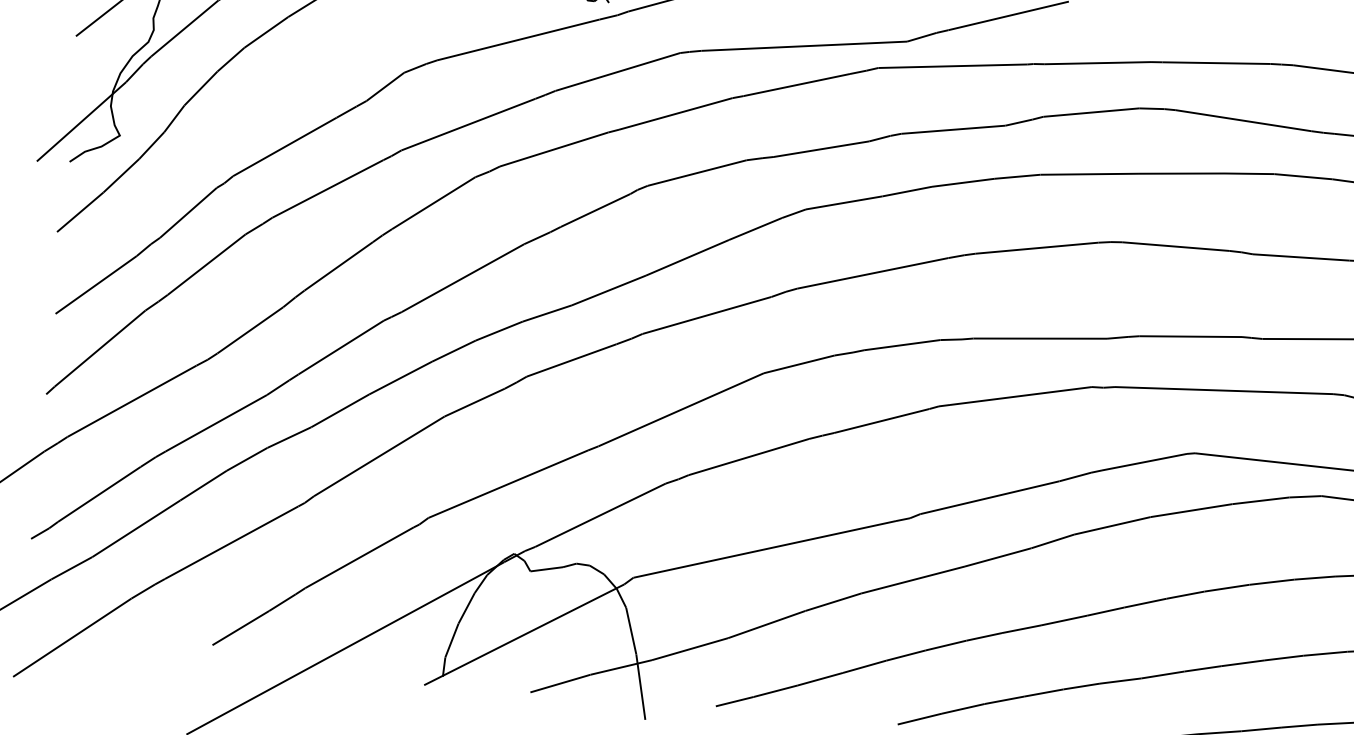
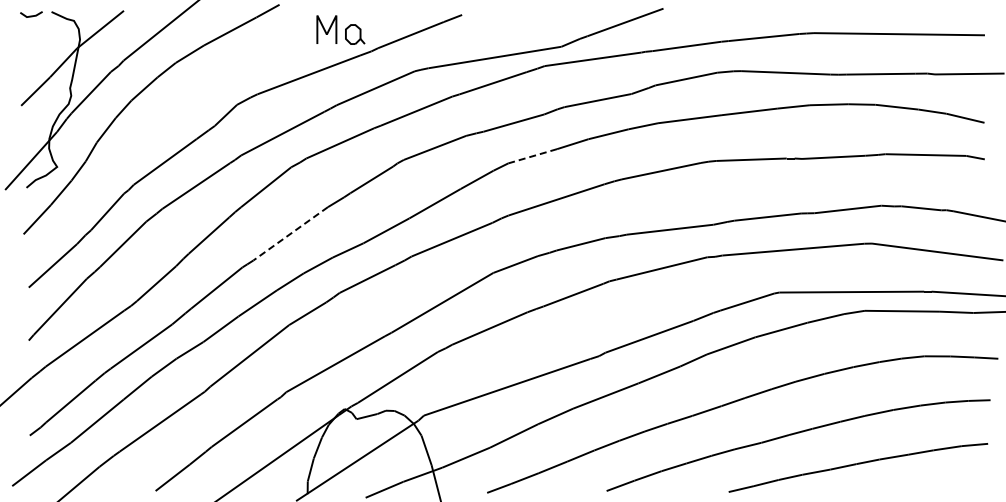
line: (843, 203) -> (532, 156), solid -> dashed
line: (462, 277) -> (290, 233), solid -> dashed

